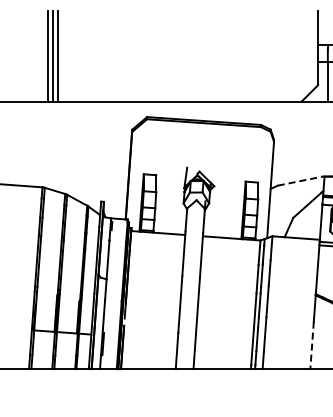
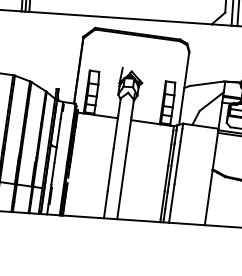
line: (299, 181) -> (206, 84), dashed -> solid
line: (312, 345) -> (207, 207), dashed -> solid

